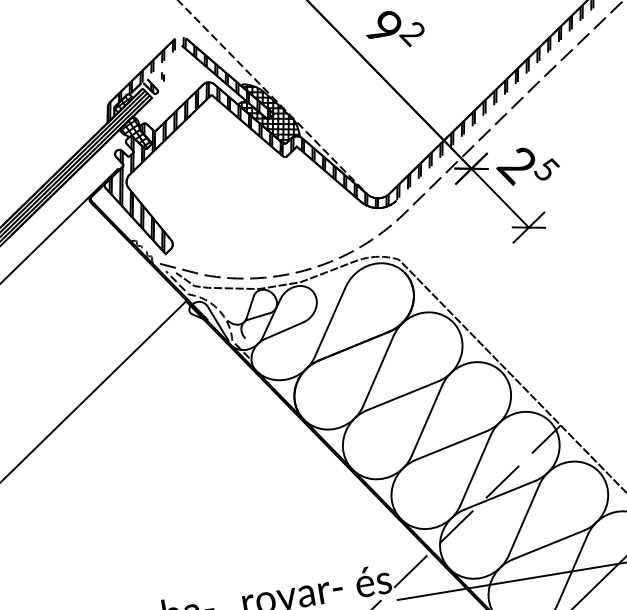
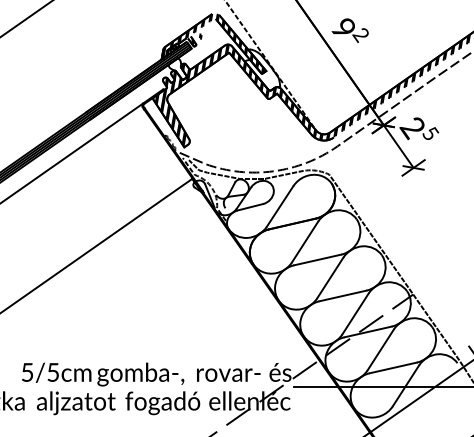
hatch: (269, 112) -> (263, 69), removed
hatch: (134, 132) -> (177, 68), removed

